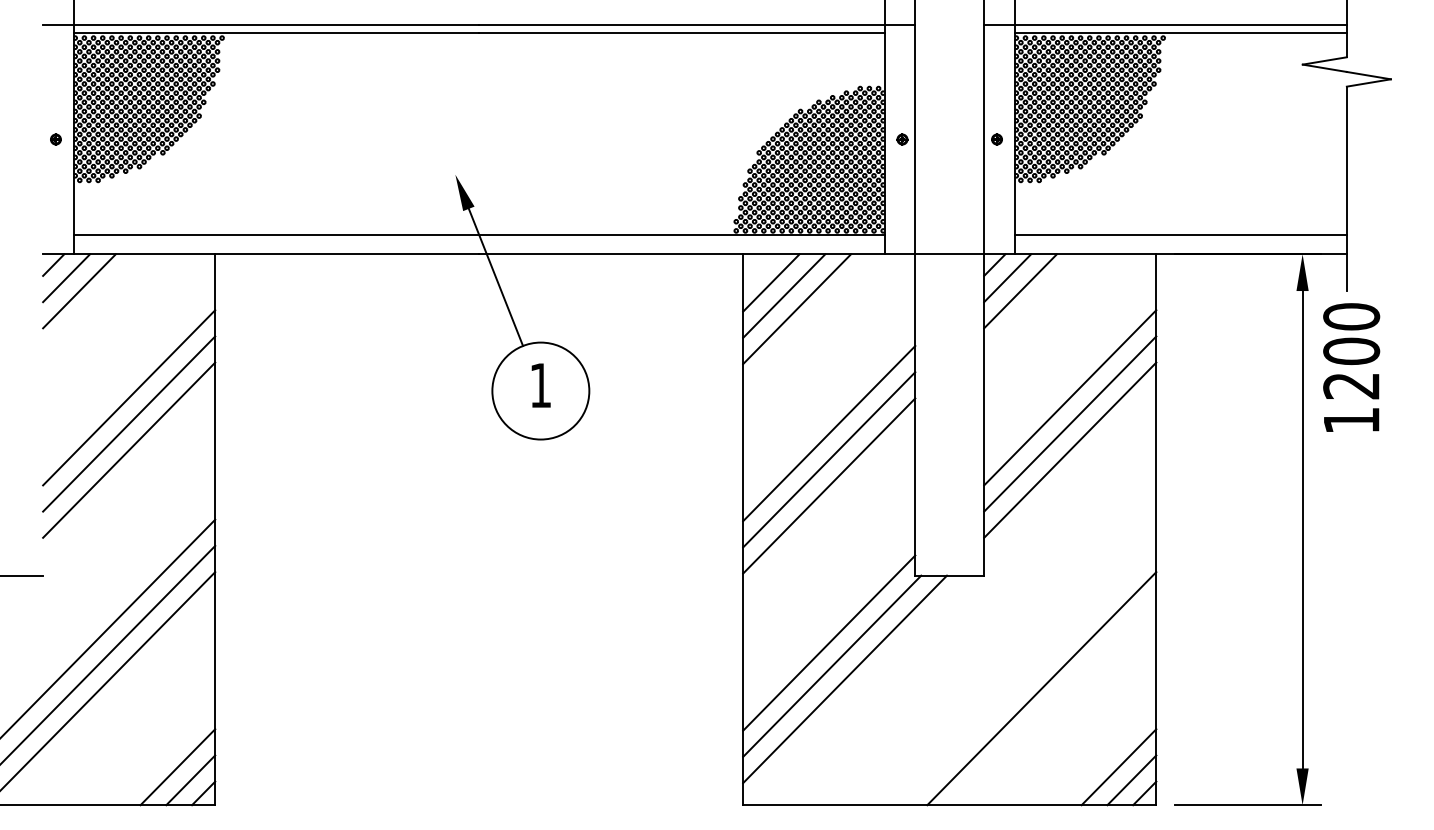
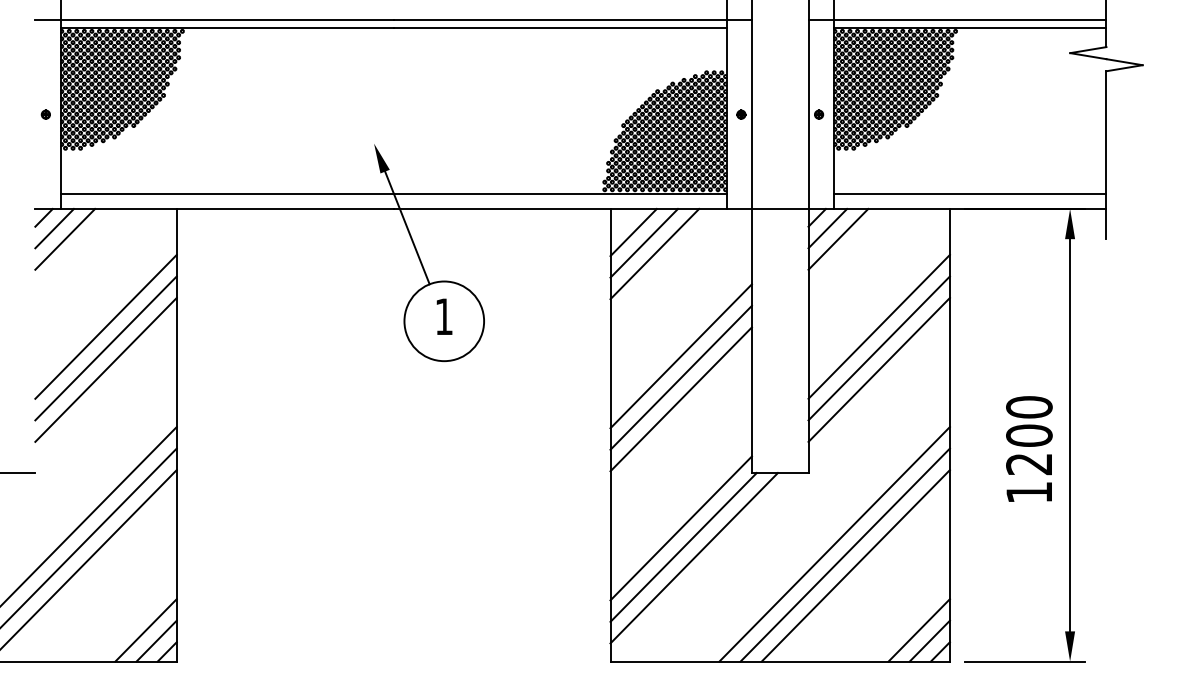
text: (1351, 366) -> (1029, 448), moved
line: (1015, 662) -> (834, 544), added
line: (1027, 674) -> (844, 554), added

